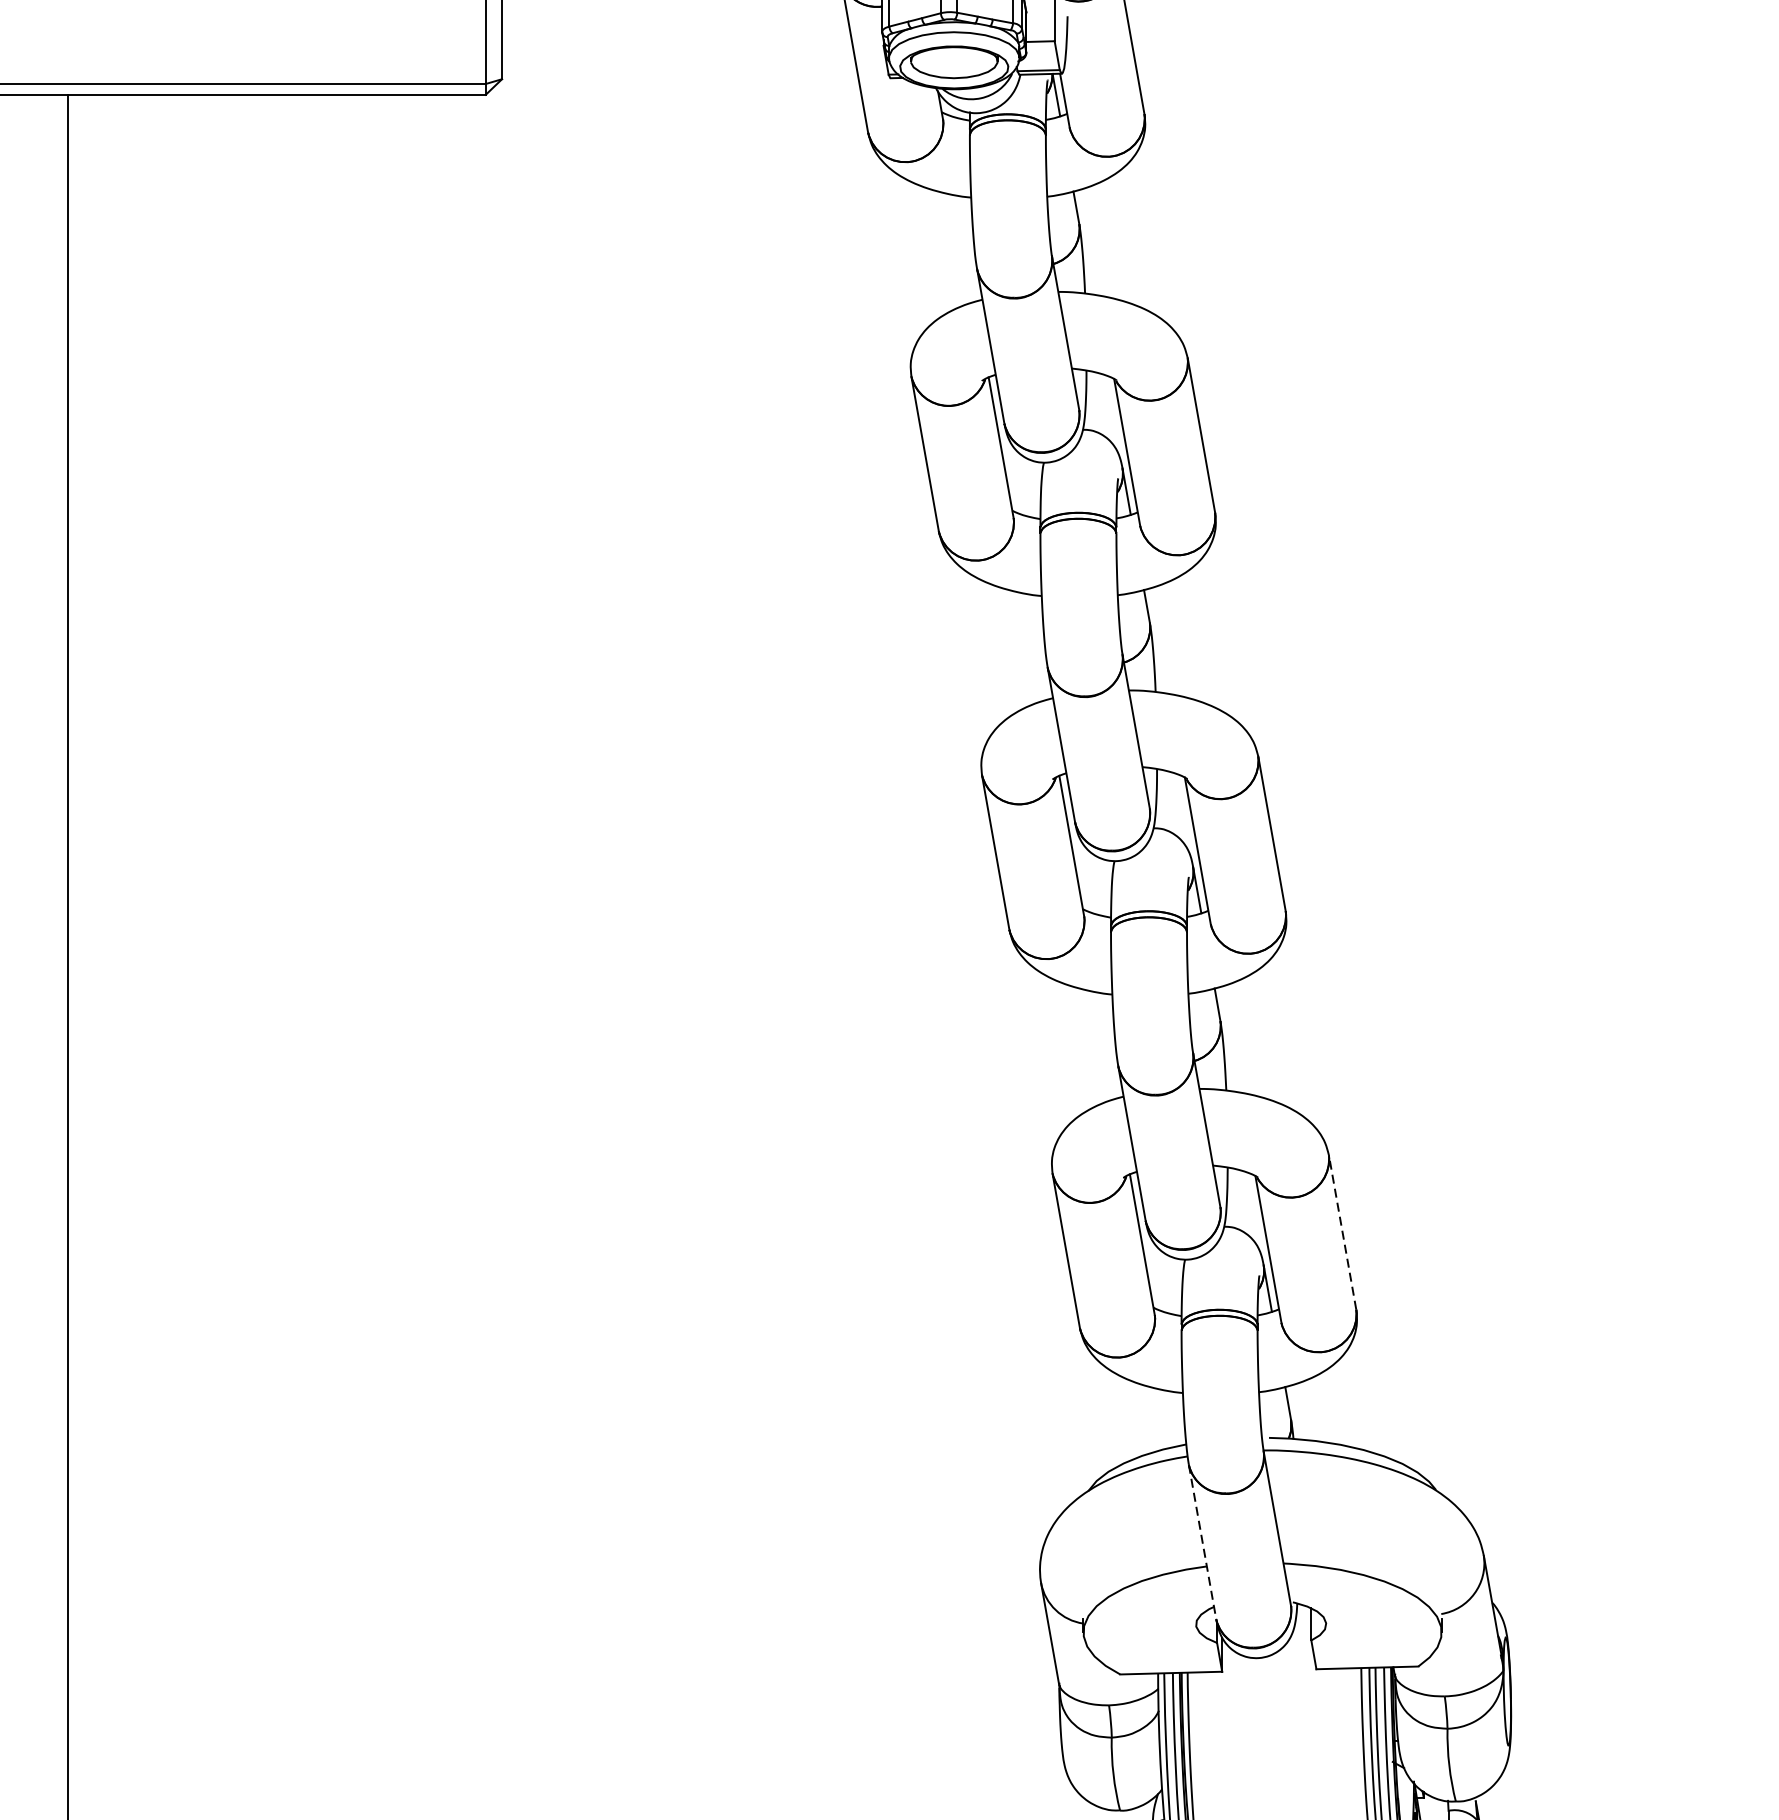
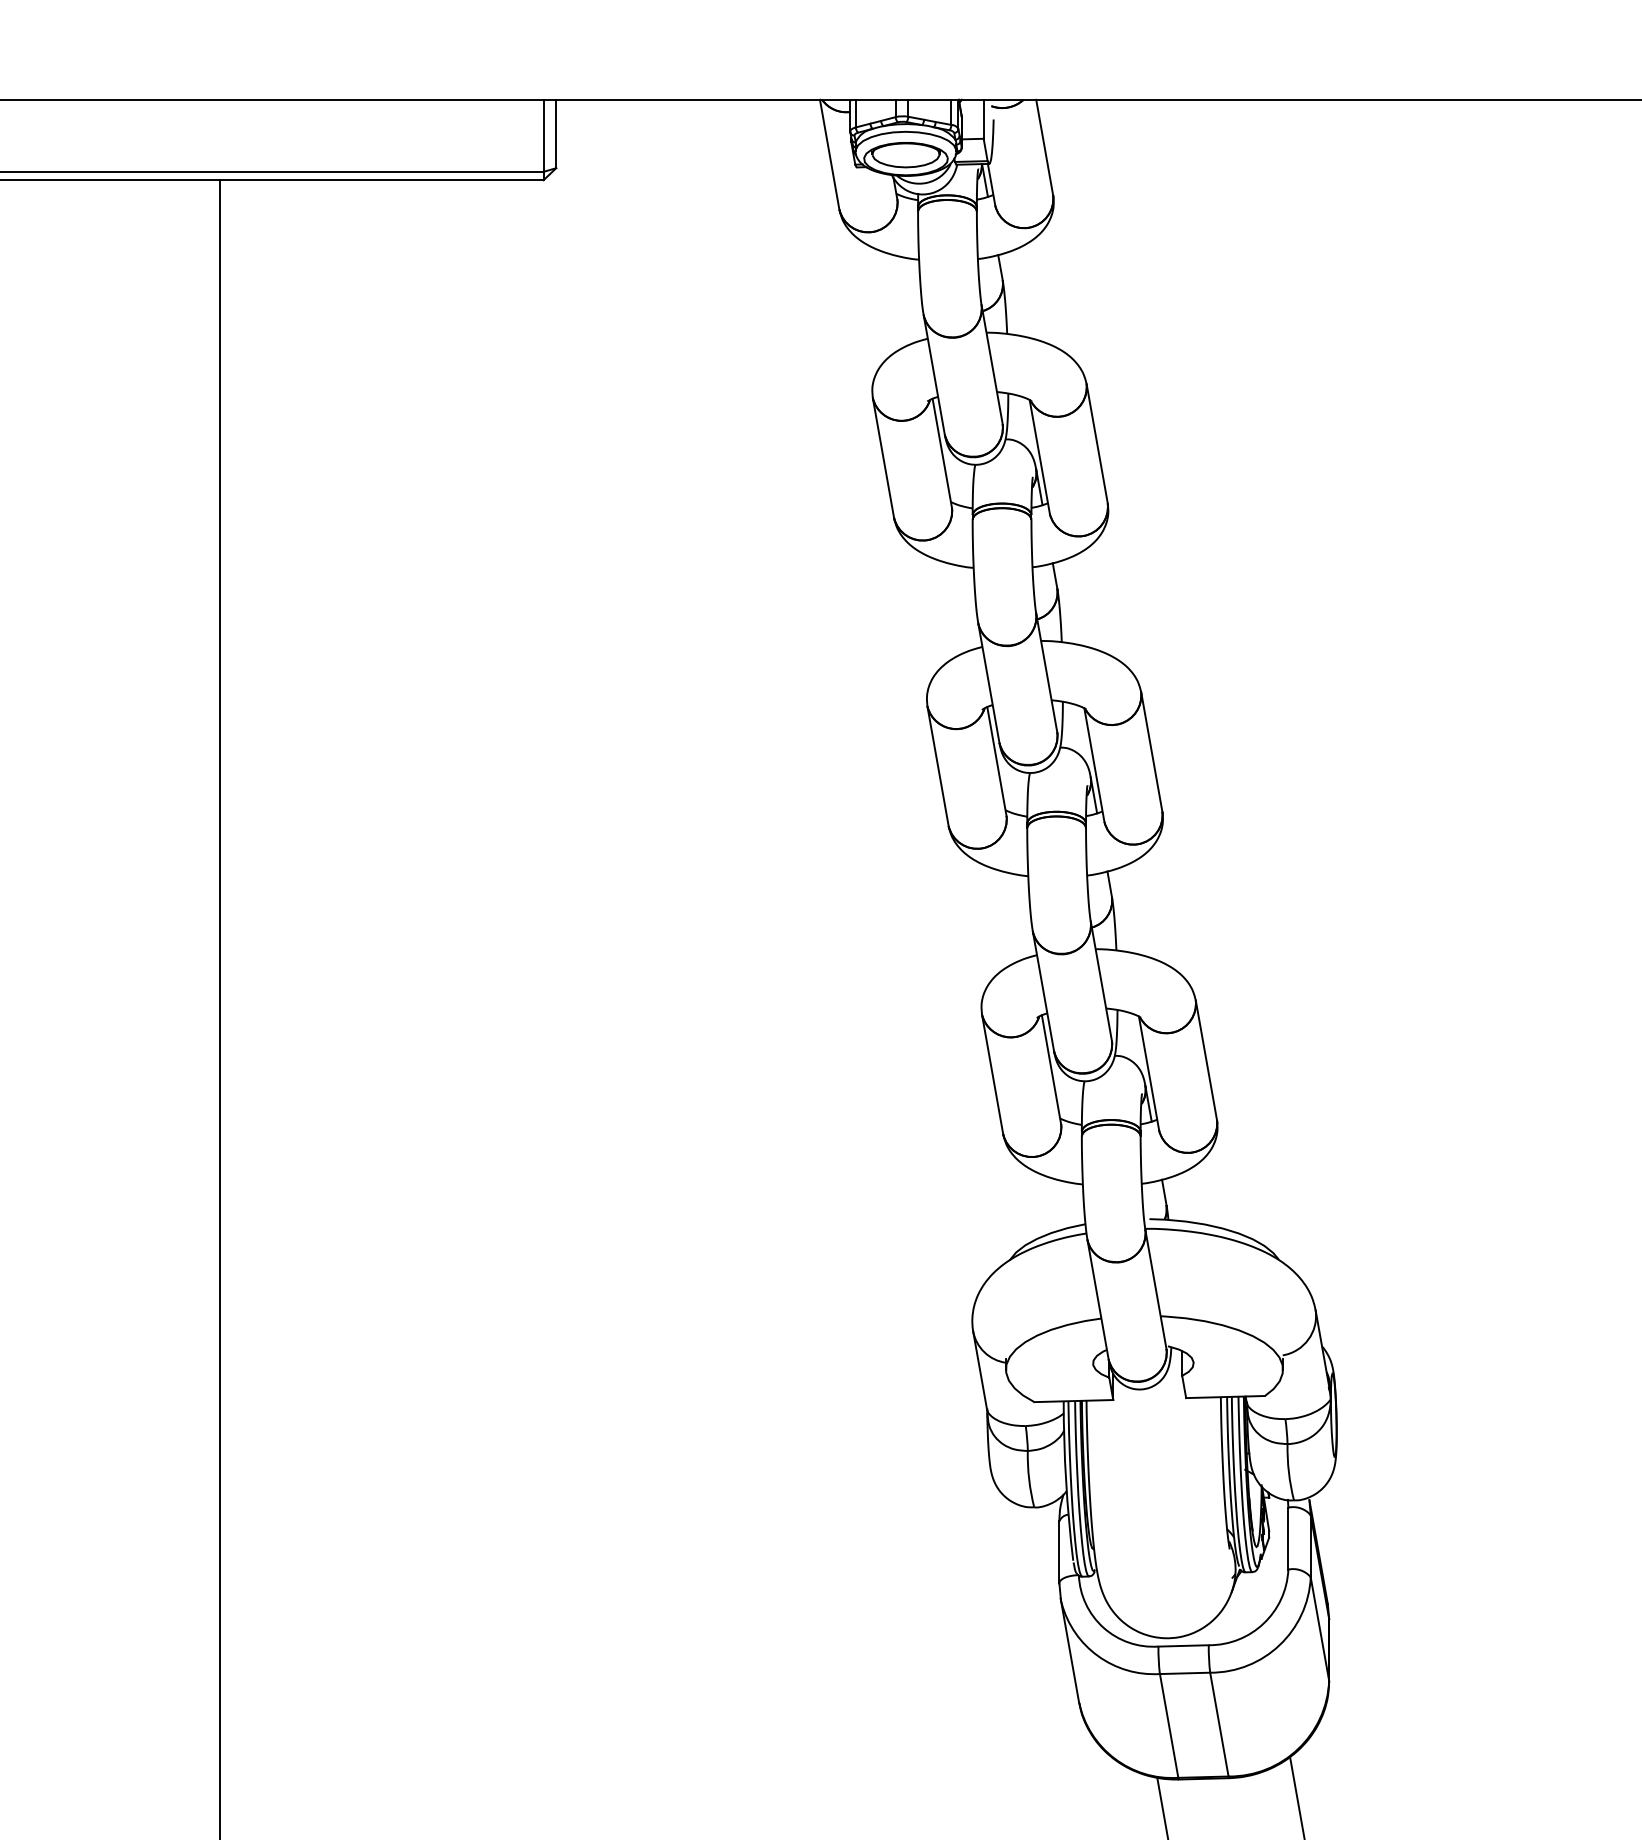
line: (1342, 1232) -> (1206, 1060), dashed -> solid
line: (1203, 1541) -> (1098, 1299), dashed -> solid

